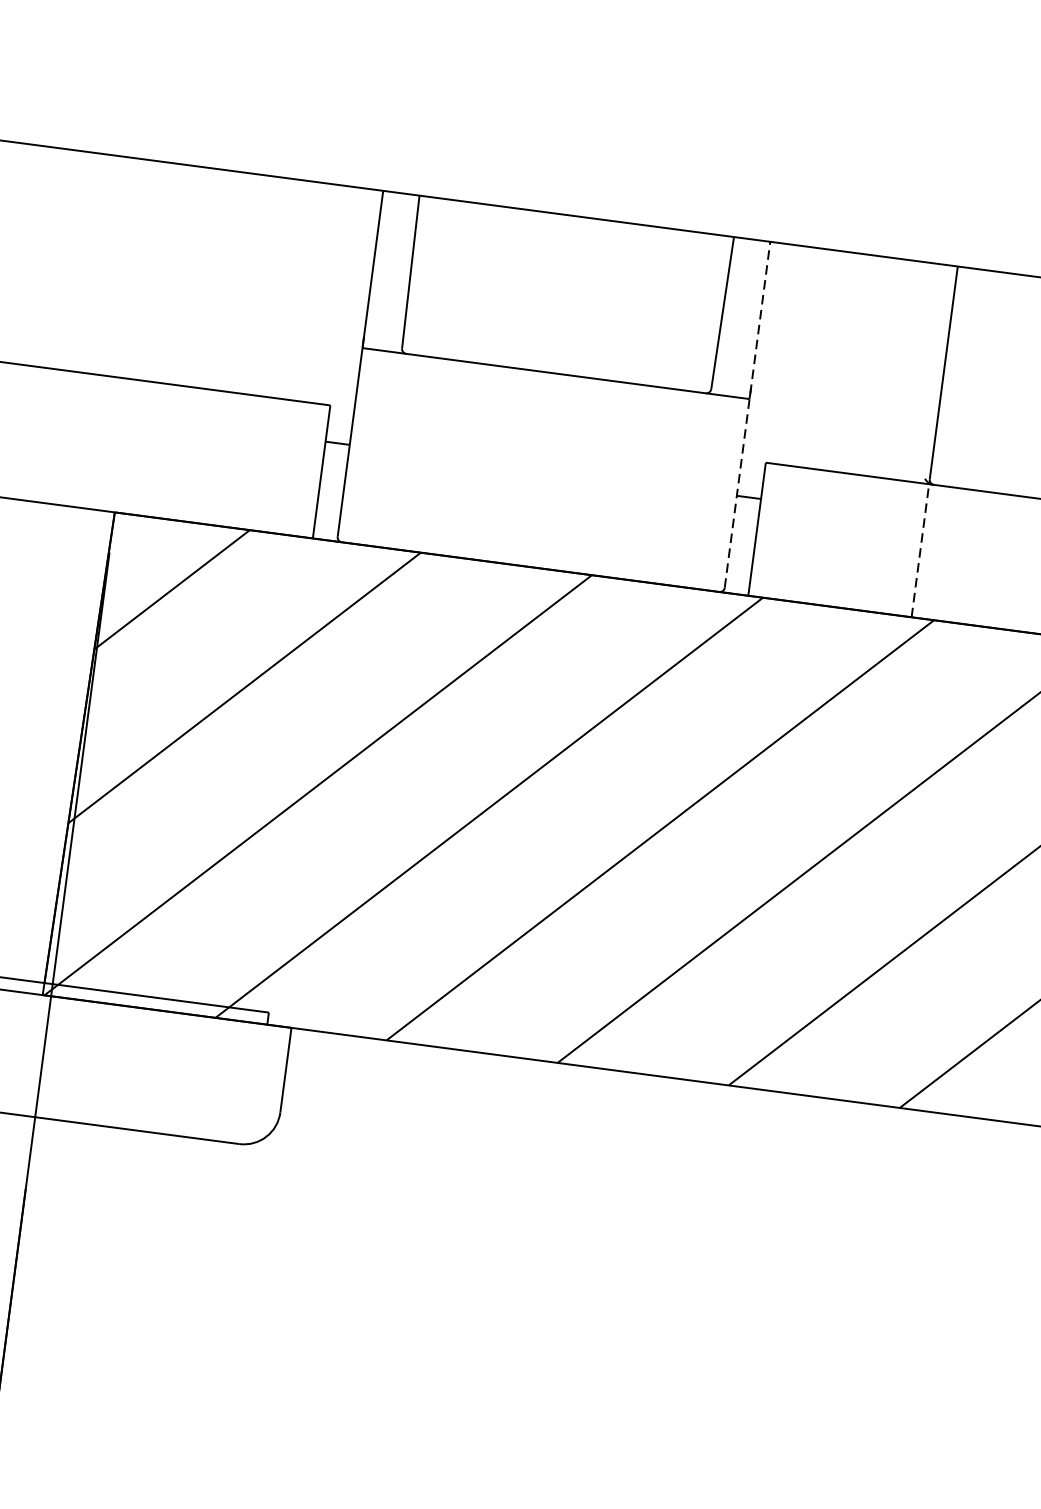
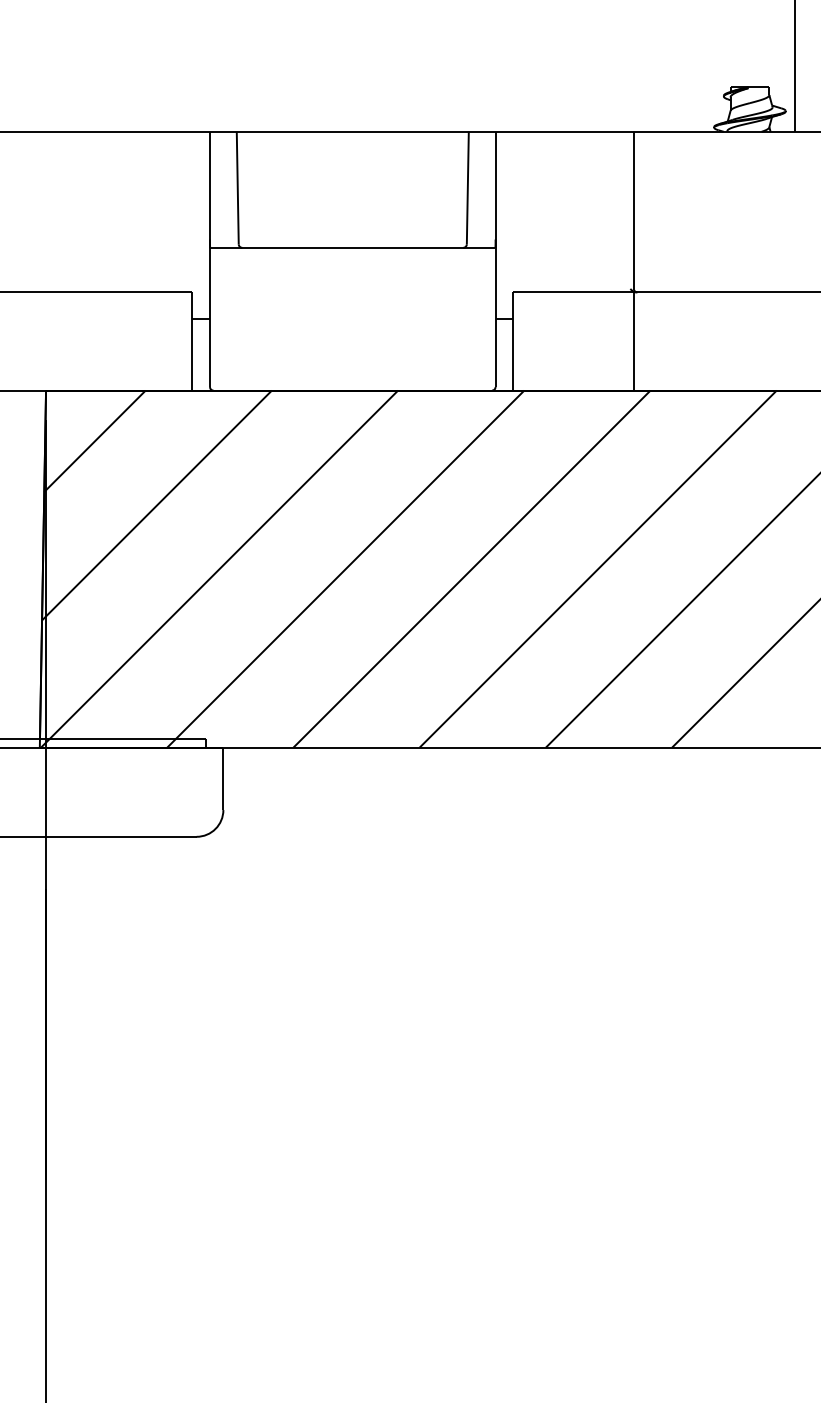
line: (747, 414) -> (495, 259), dashed -> solid
line: (919, 550) -> (633, 341), dashed -> solid

